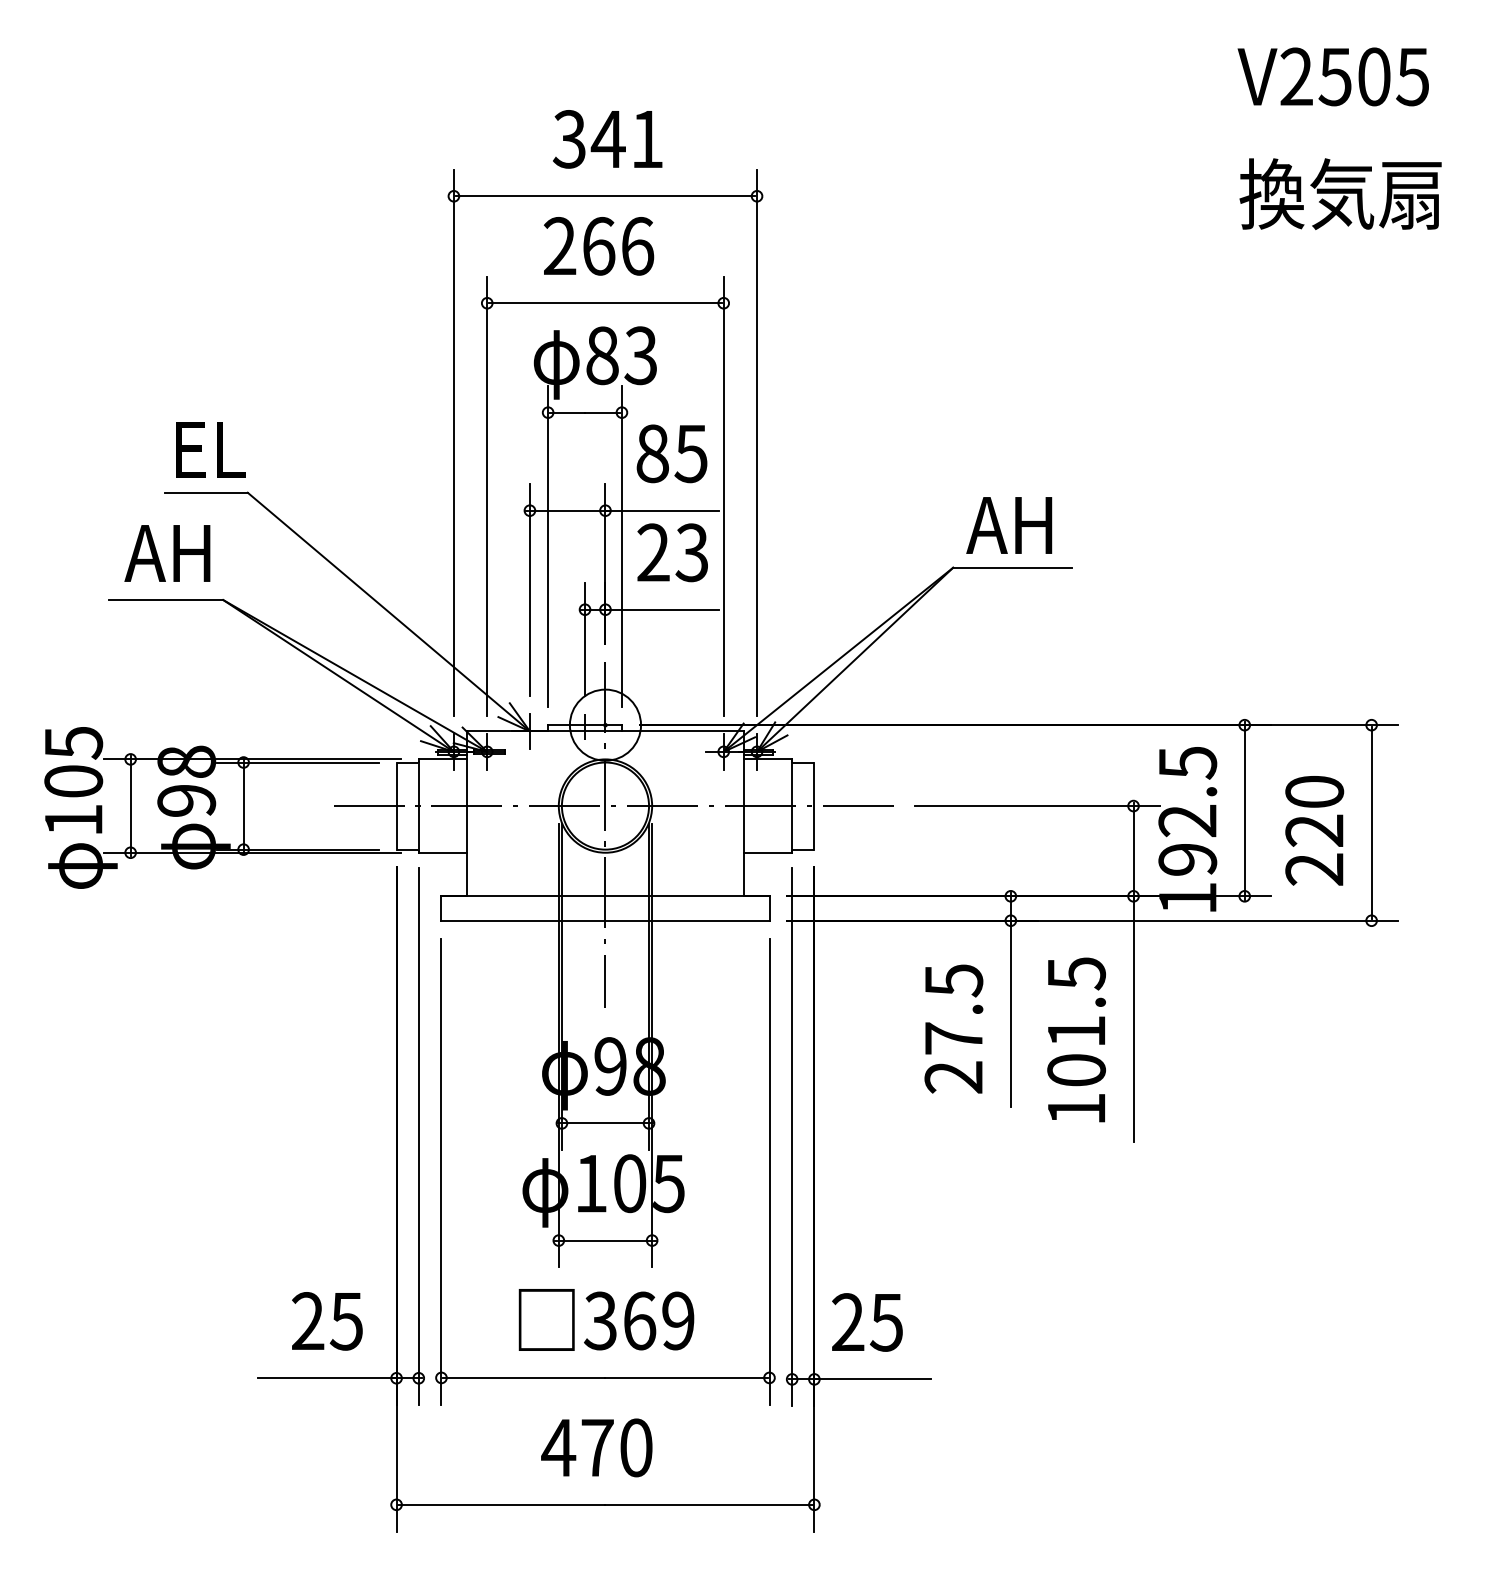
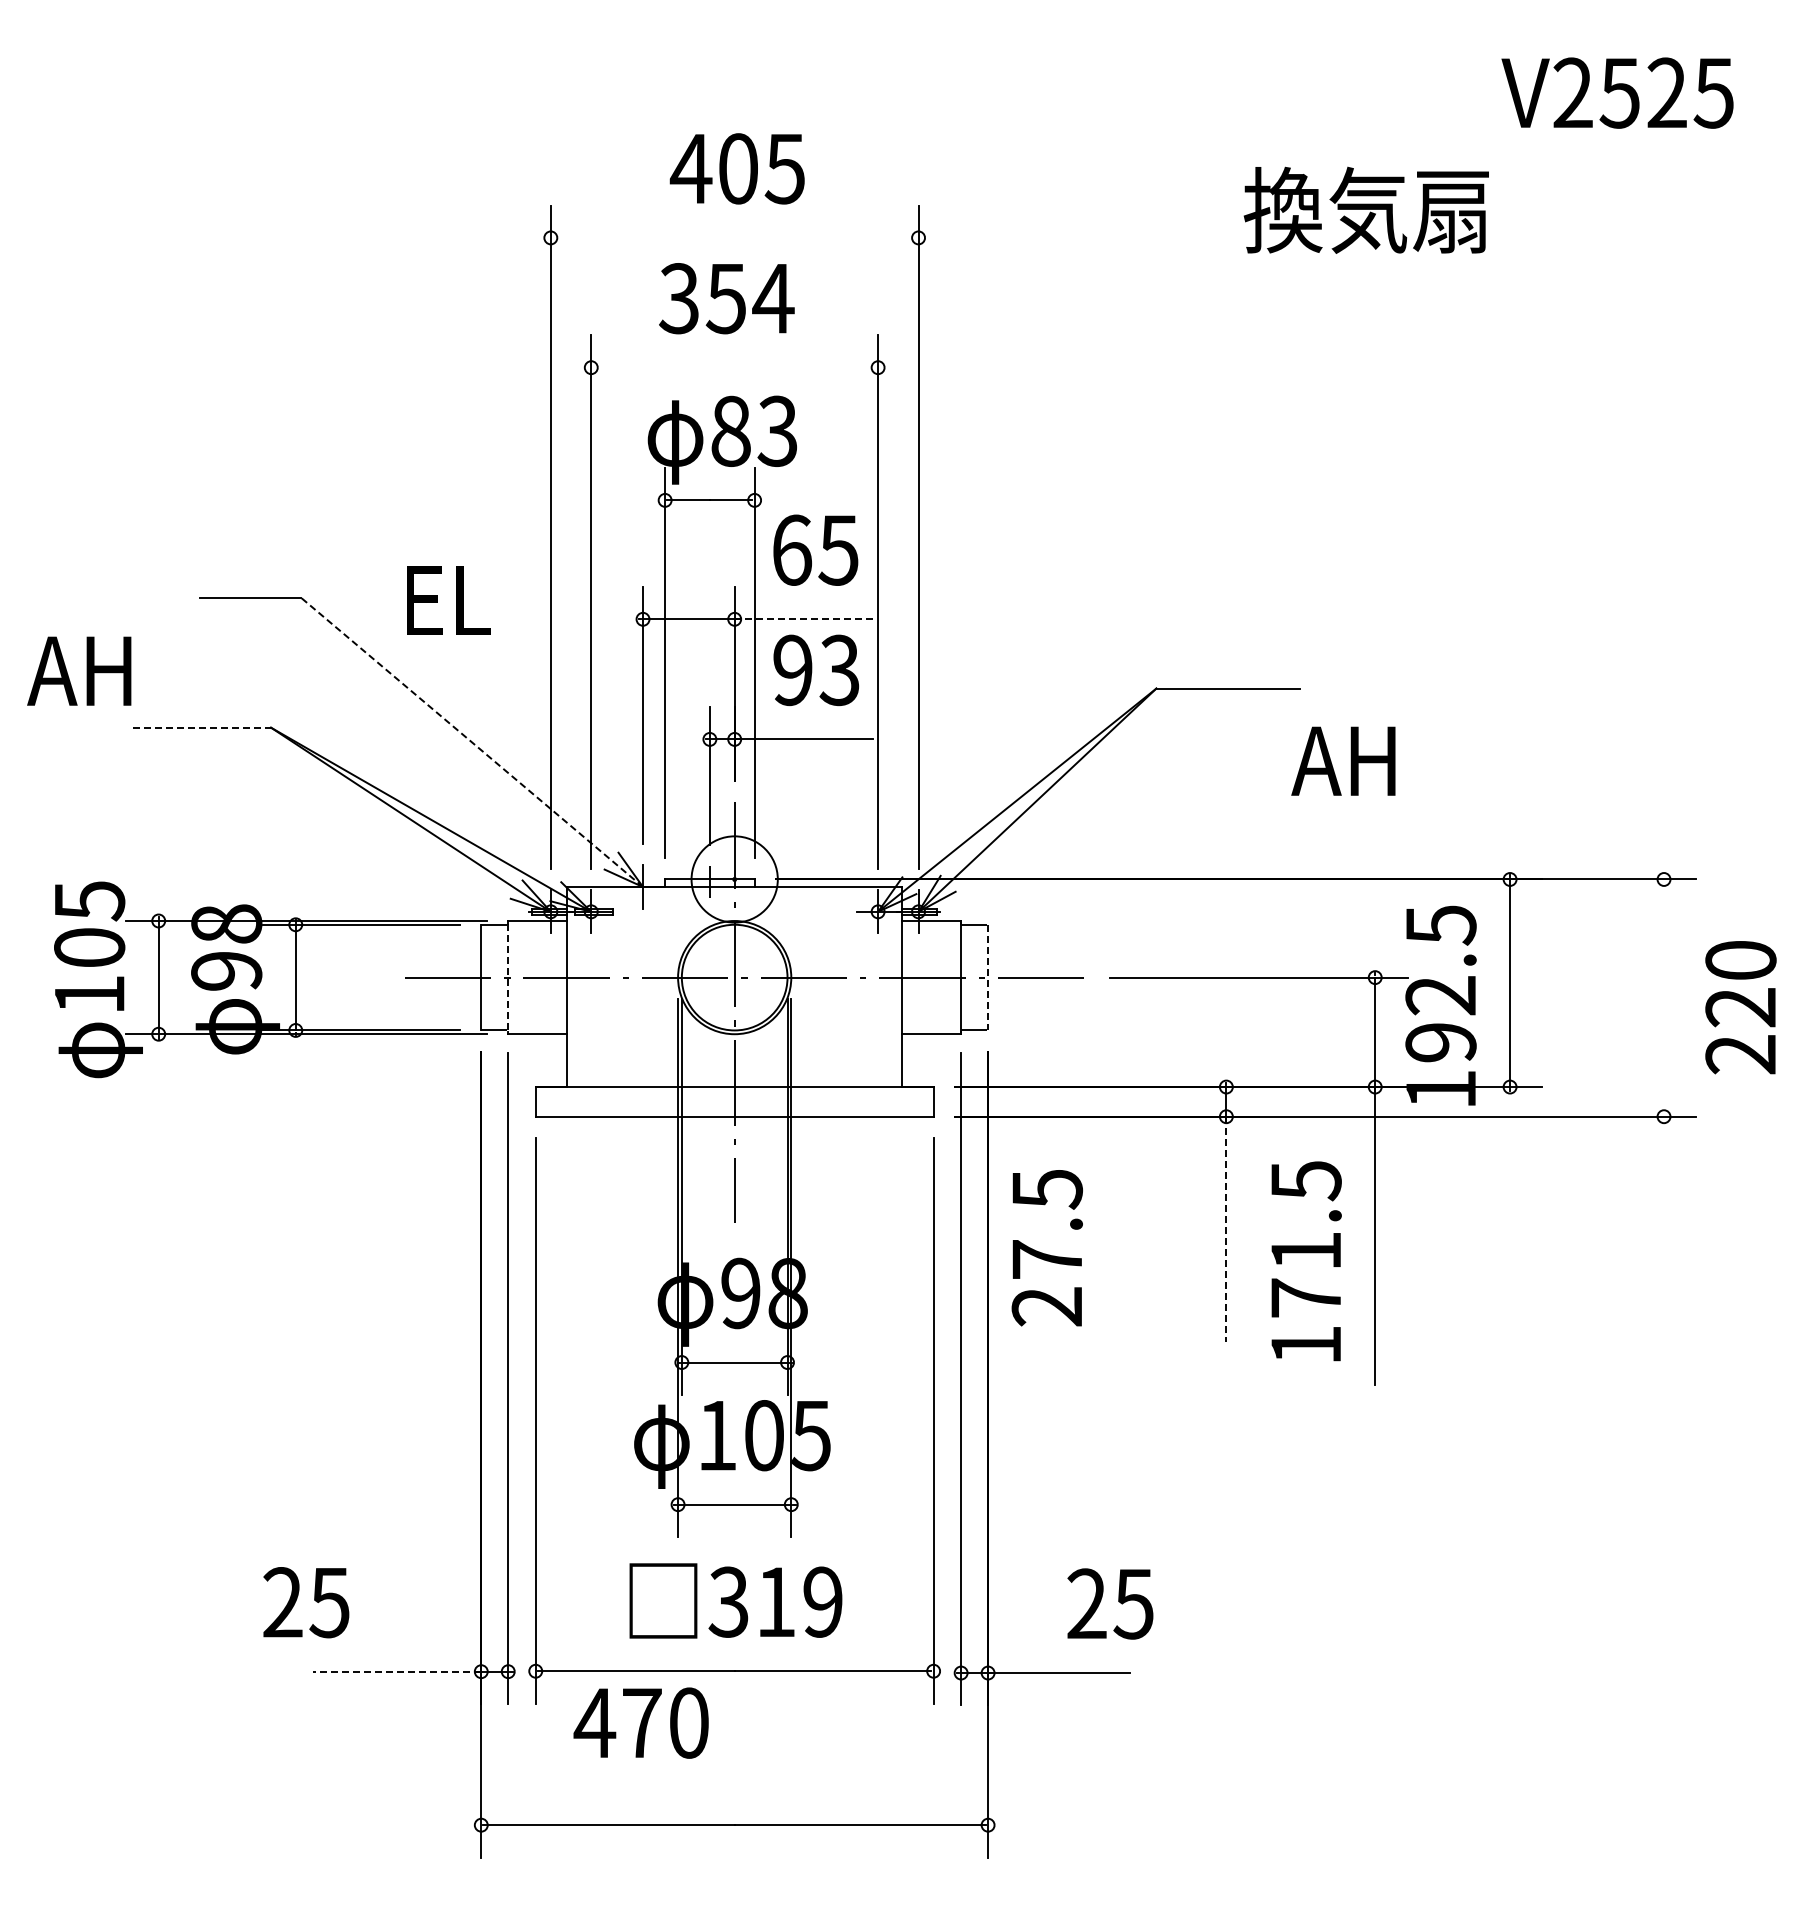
text: (1373, 76) -> (1666, 92), V2505 -> V2525
text: (606, 139) -> (736, 168), 341 -> 405
text: (1339, 193) -> (1365, 209), moved
line: (605, 195) -> (734, 237), removed
text: (598, 246) -> (726, 298), 266 -> 354
line: (605, 303) -> (734, 367), removed
text: (210, 449) -> (448, 600), moved
text: (653, 453) -> (792, 549), 85 -> 65
line: (662, 510) -> (803, 619), solid -> dashed
text: (1009, 524) -> (1343, 760), moved
text: (167, 552) -> (79, 670), moved
text: (653, 552) -> (792, 670), 23 -> 93
line: (166, 599) -> (202, 727), solid -> dashed
line: (388, 611) -> (471, 741), solid -> dashed
line: (419, 805) -> (508, 977), solid -> dashed
line: (814, 805) -> (988, 977), solid -> dashed
line: (1372, 822) -> (1664, 997), removed
text: (1314, 830) -> (1740, 1007), moved
line: (1010, 1013) -> (1226, 1229), solid -> dashed
text: (953, 1029) -> (1046, 1248), moved
text: (1076, 1069) -> (1305, 1297), 101.5 -> 171.5
text: (639, 1320) -> (776, 1601), 369 -> 319
text: (327, 1321) -> (306, 1602), moved
text: (867, 1322) -> (1110, 1603), moved
line: (326, 1378) -> (396, 1671), solid -> dashed
text: (596, 1447) -> (640, 1722), moved

